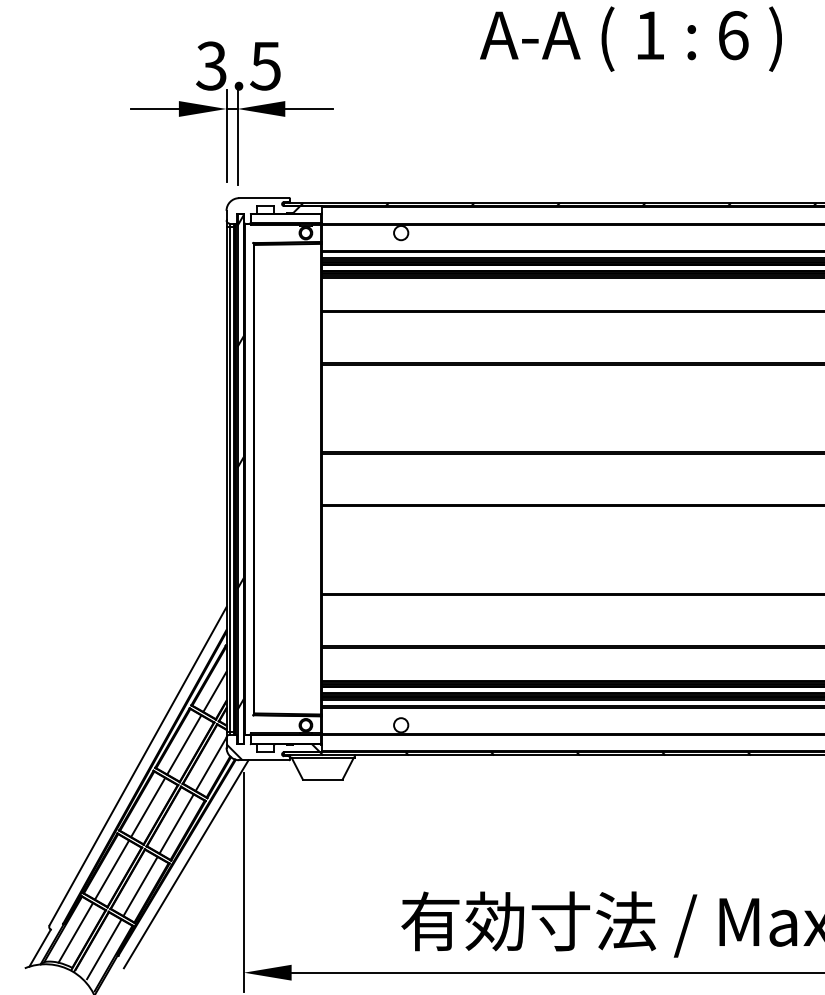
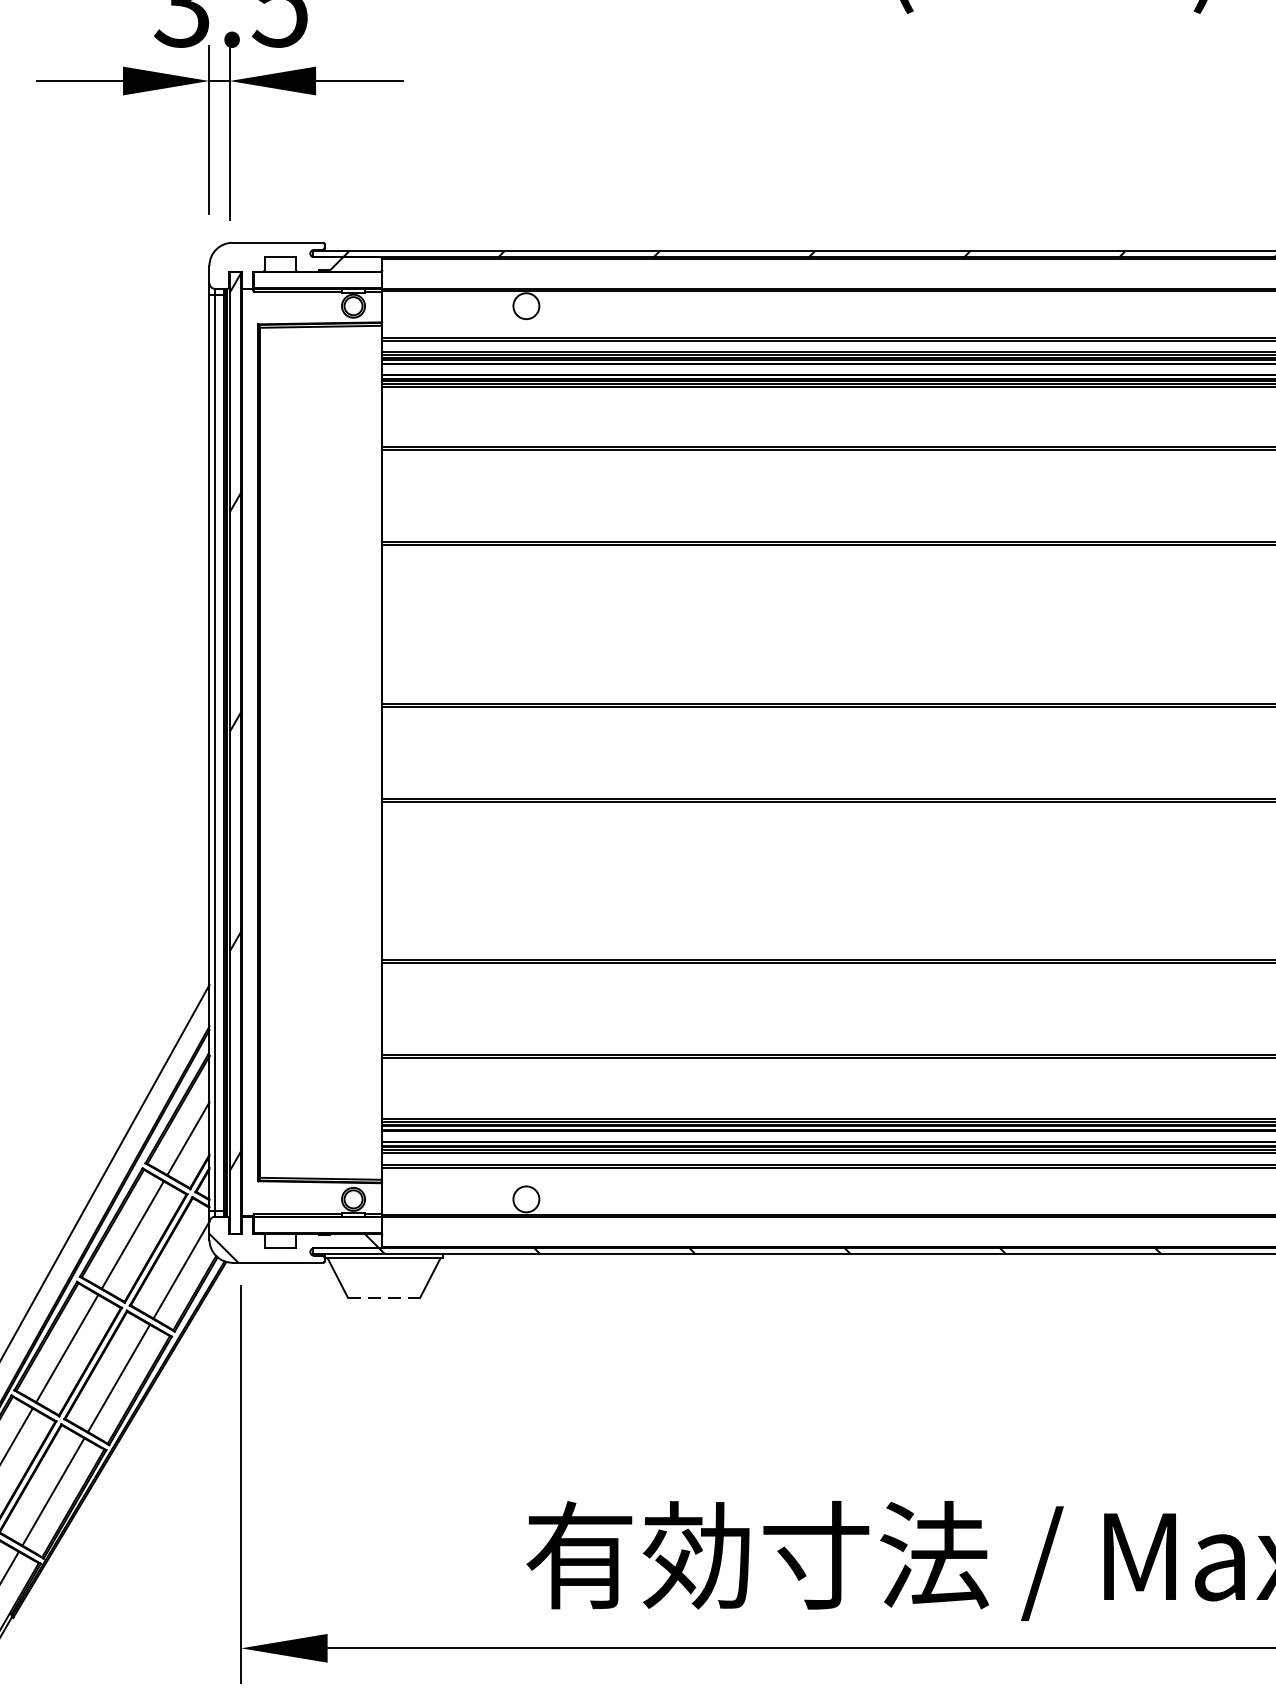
line: (322, 779) -> (383, 1297), solid -> dashed
line: (185, 864) -> (135, 1451), removed

